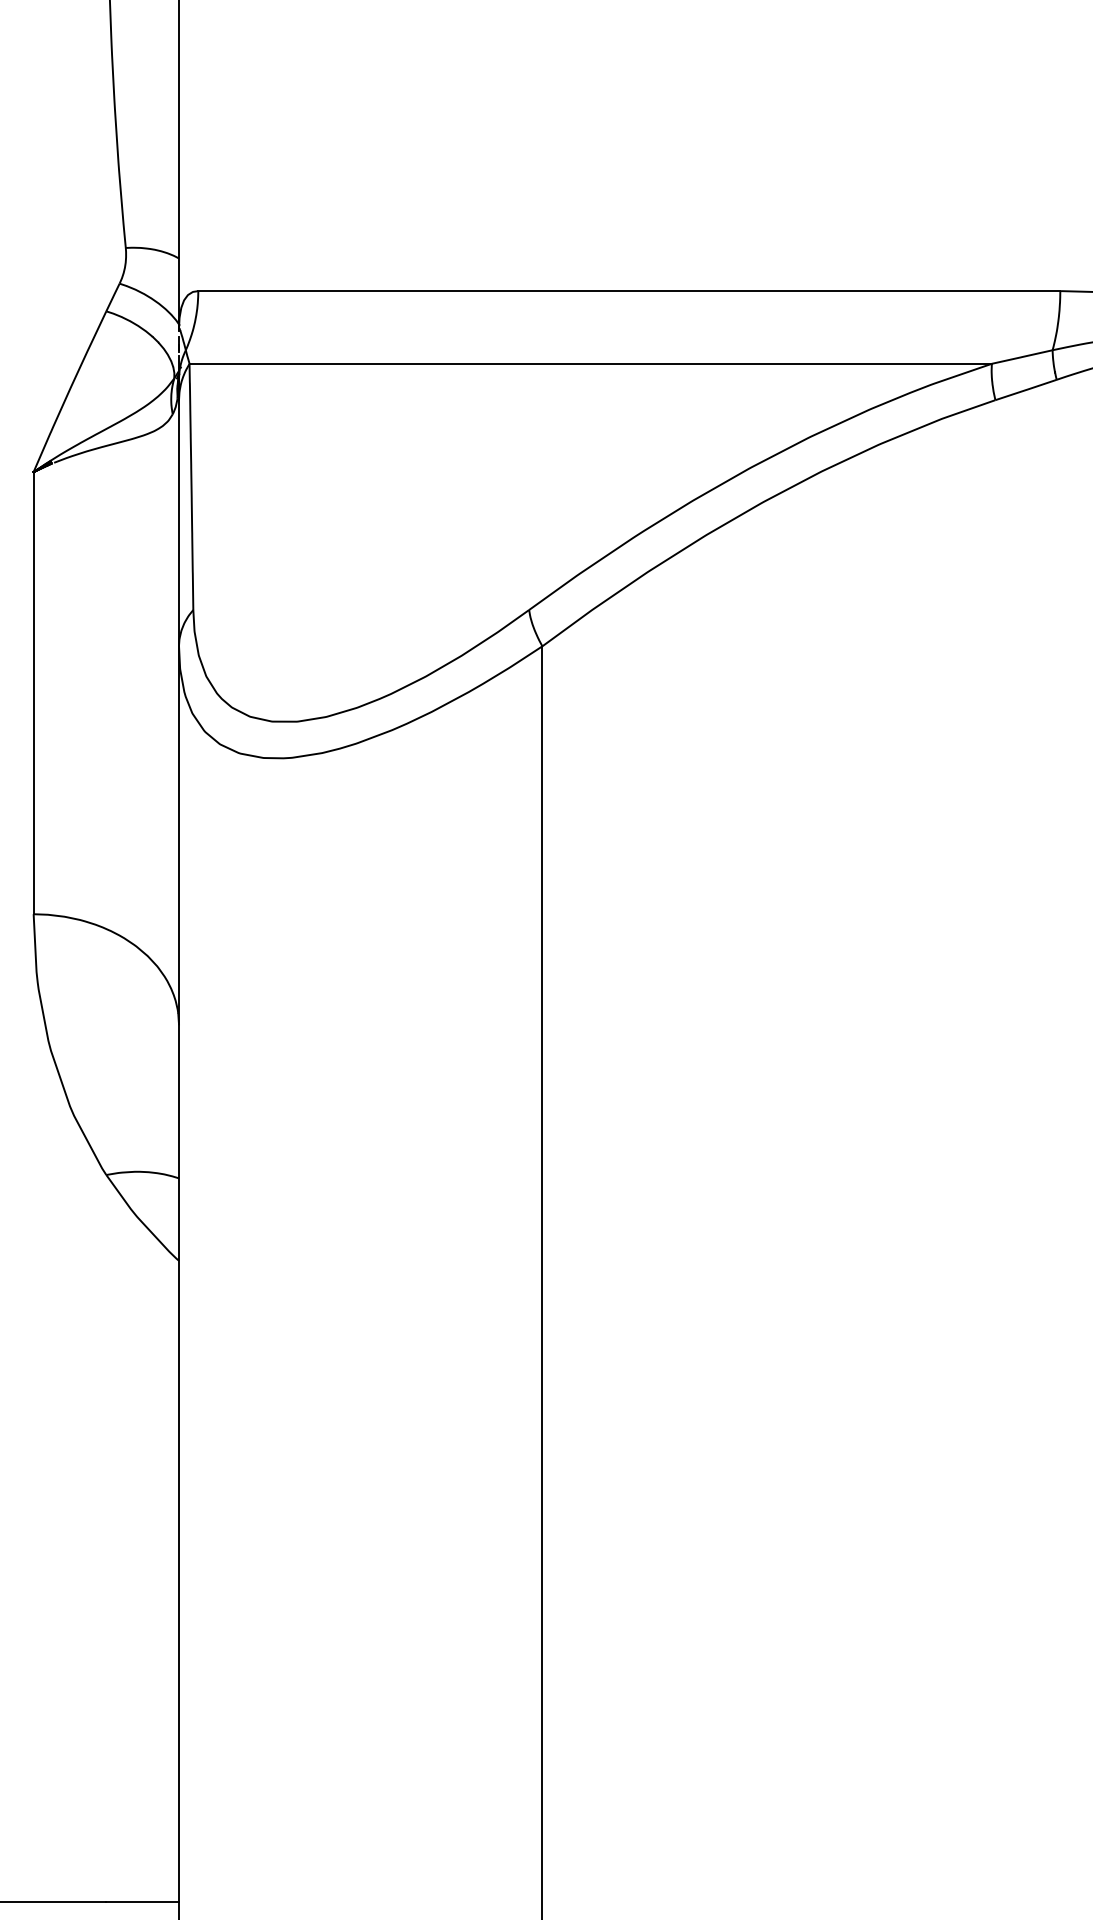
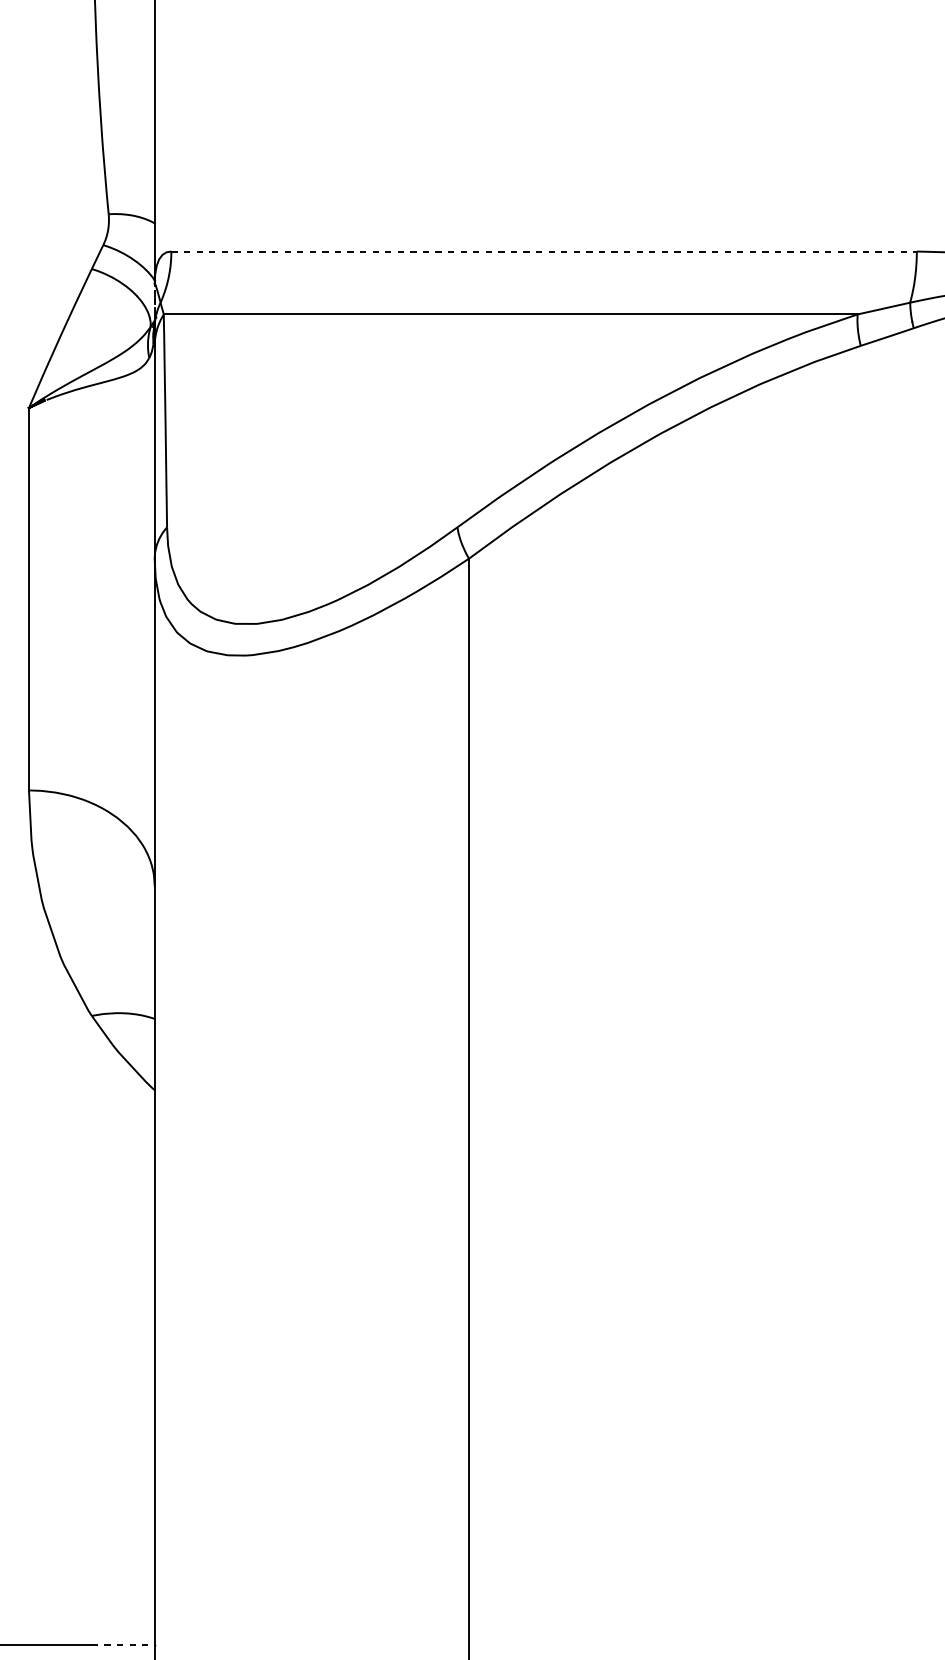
line: (629, 291) -> (544, 251), solid -> dashed
line: (143, 1901) -> (123, 1644), solid -> dashed

